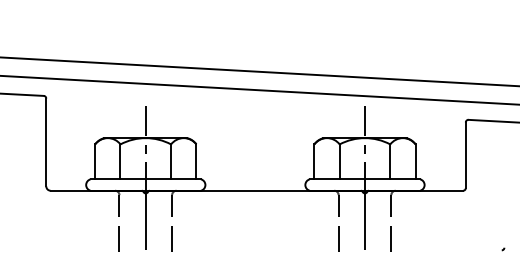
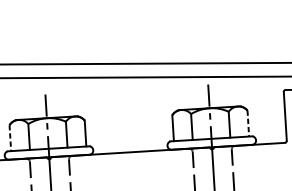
line: (95, 162) -> (10, 138), solid -> dashed
line: (415, 162) -> (248, 124), solid -> dashed

